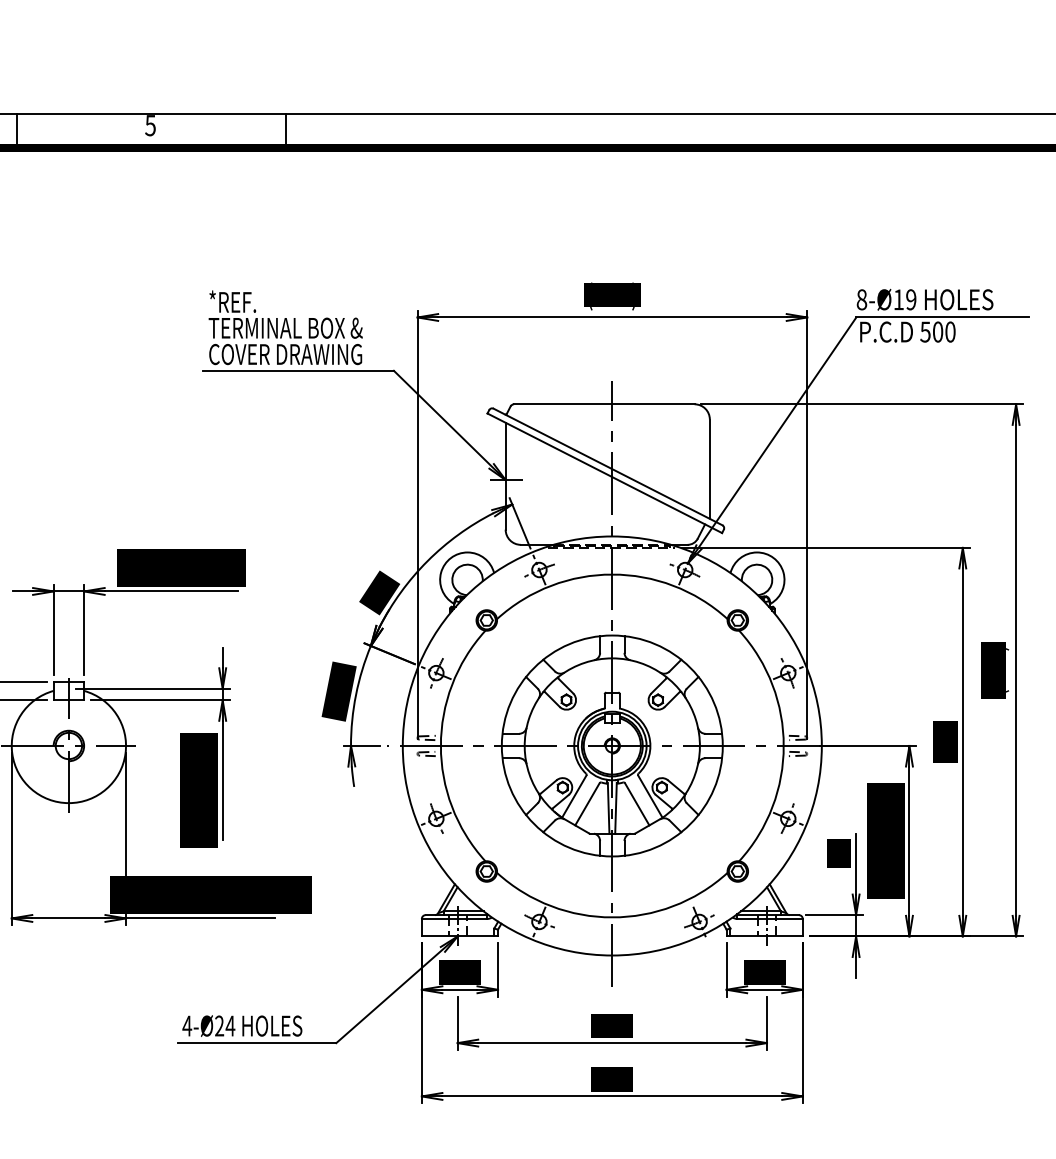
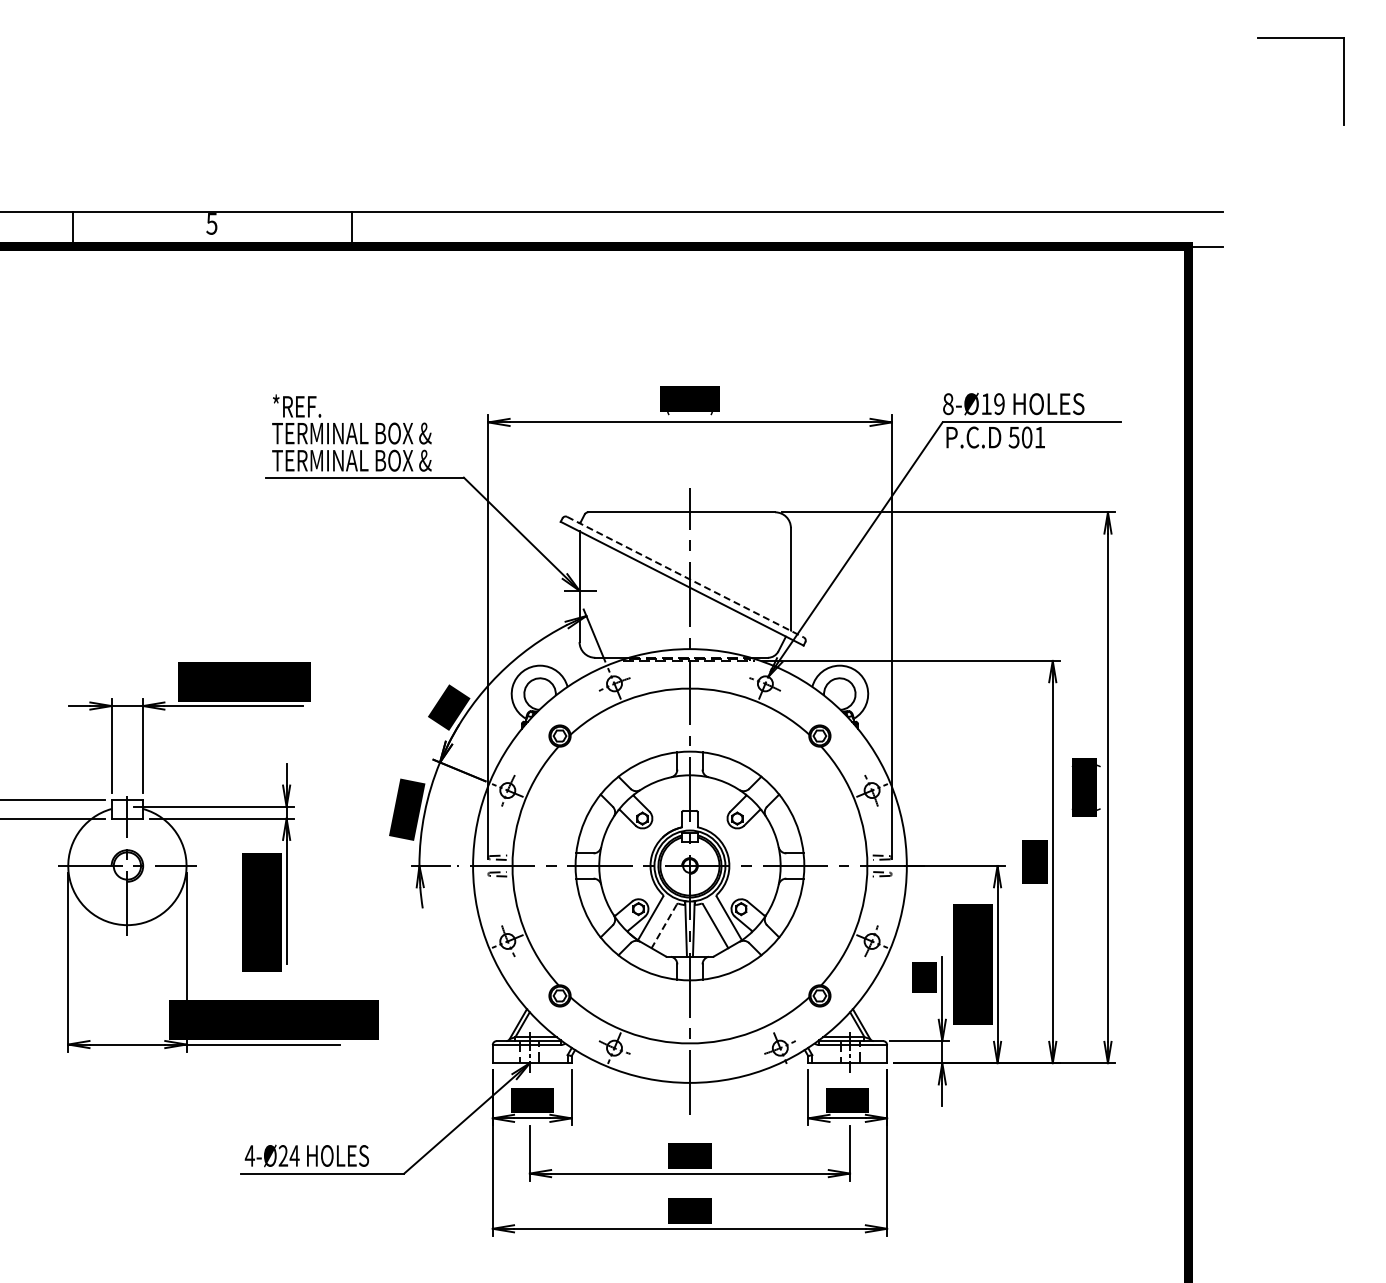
text: (949, 332) -> (1039, 437), 500 -> 501
text: (285, 354) -> (351, 460), COVER DRAWING -> TERMINAL BOX &
line: (608, 467) -> (685, 577), solid -> dashed
line: (586, 804) -> (663, 926), solid -> dashed

